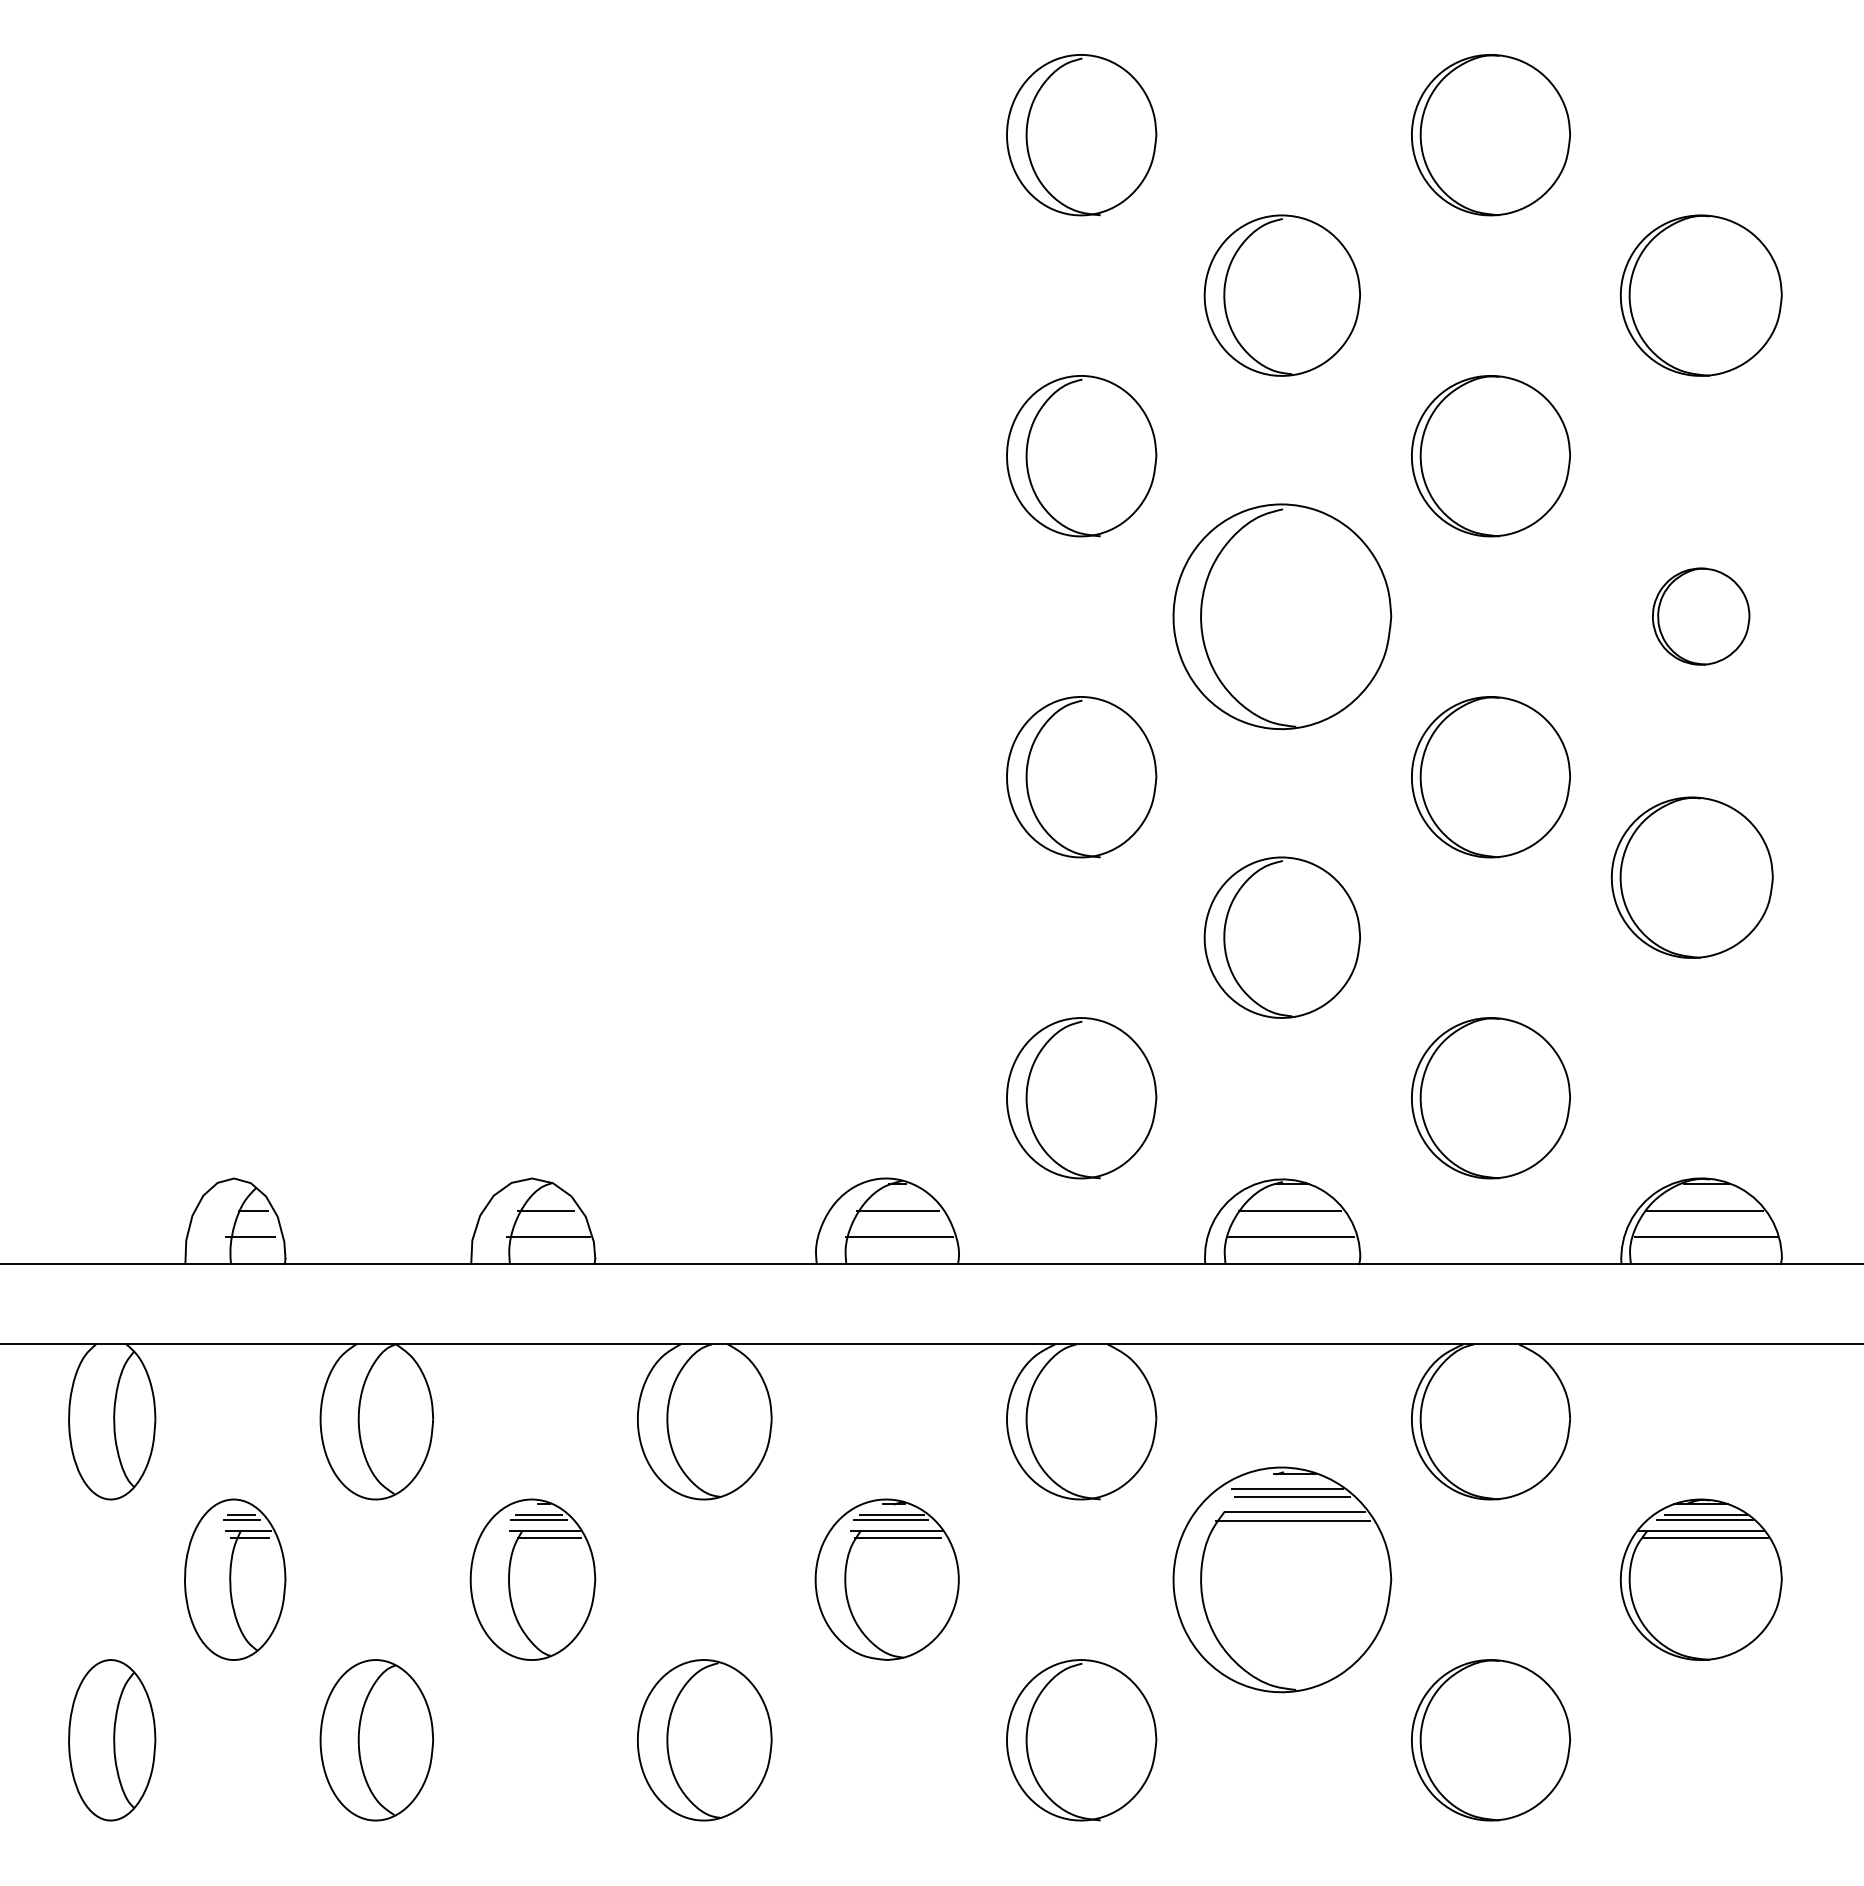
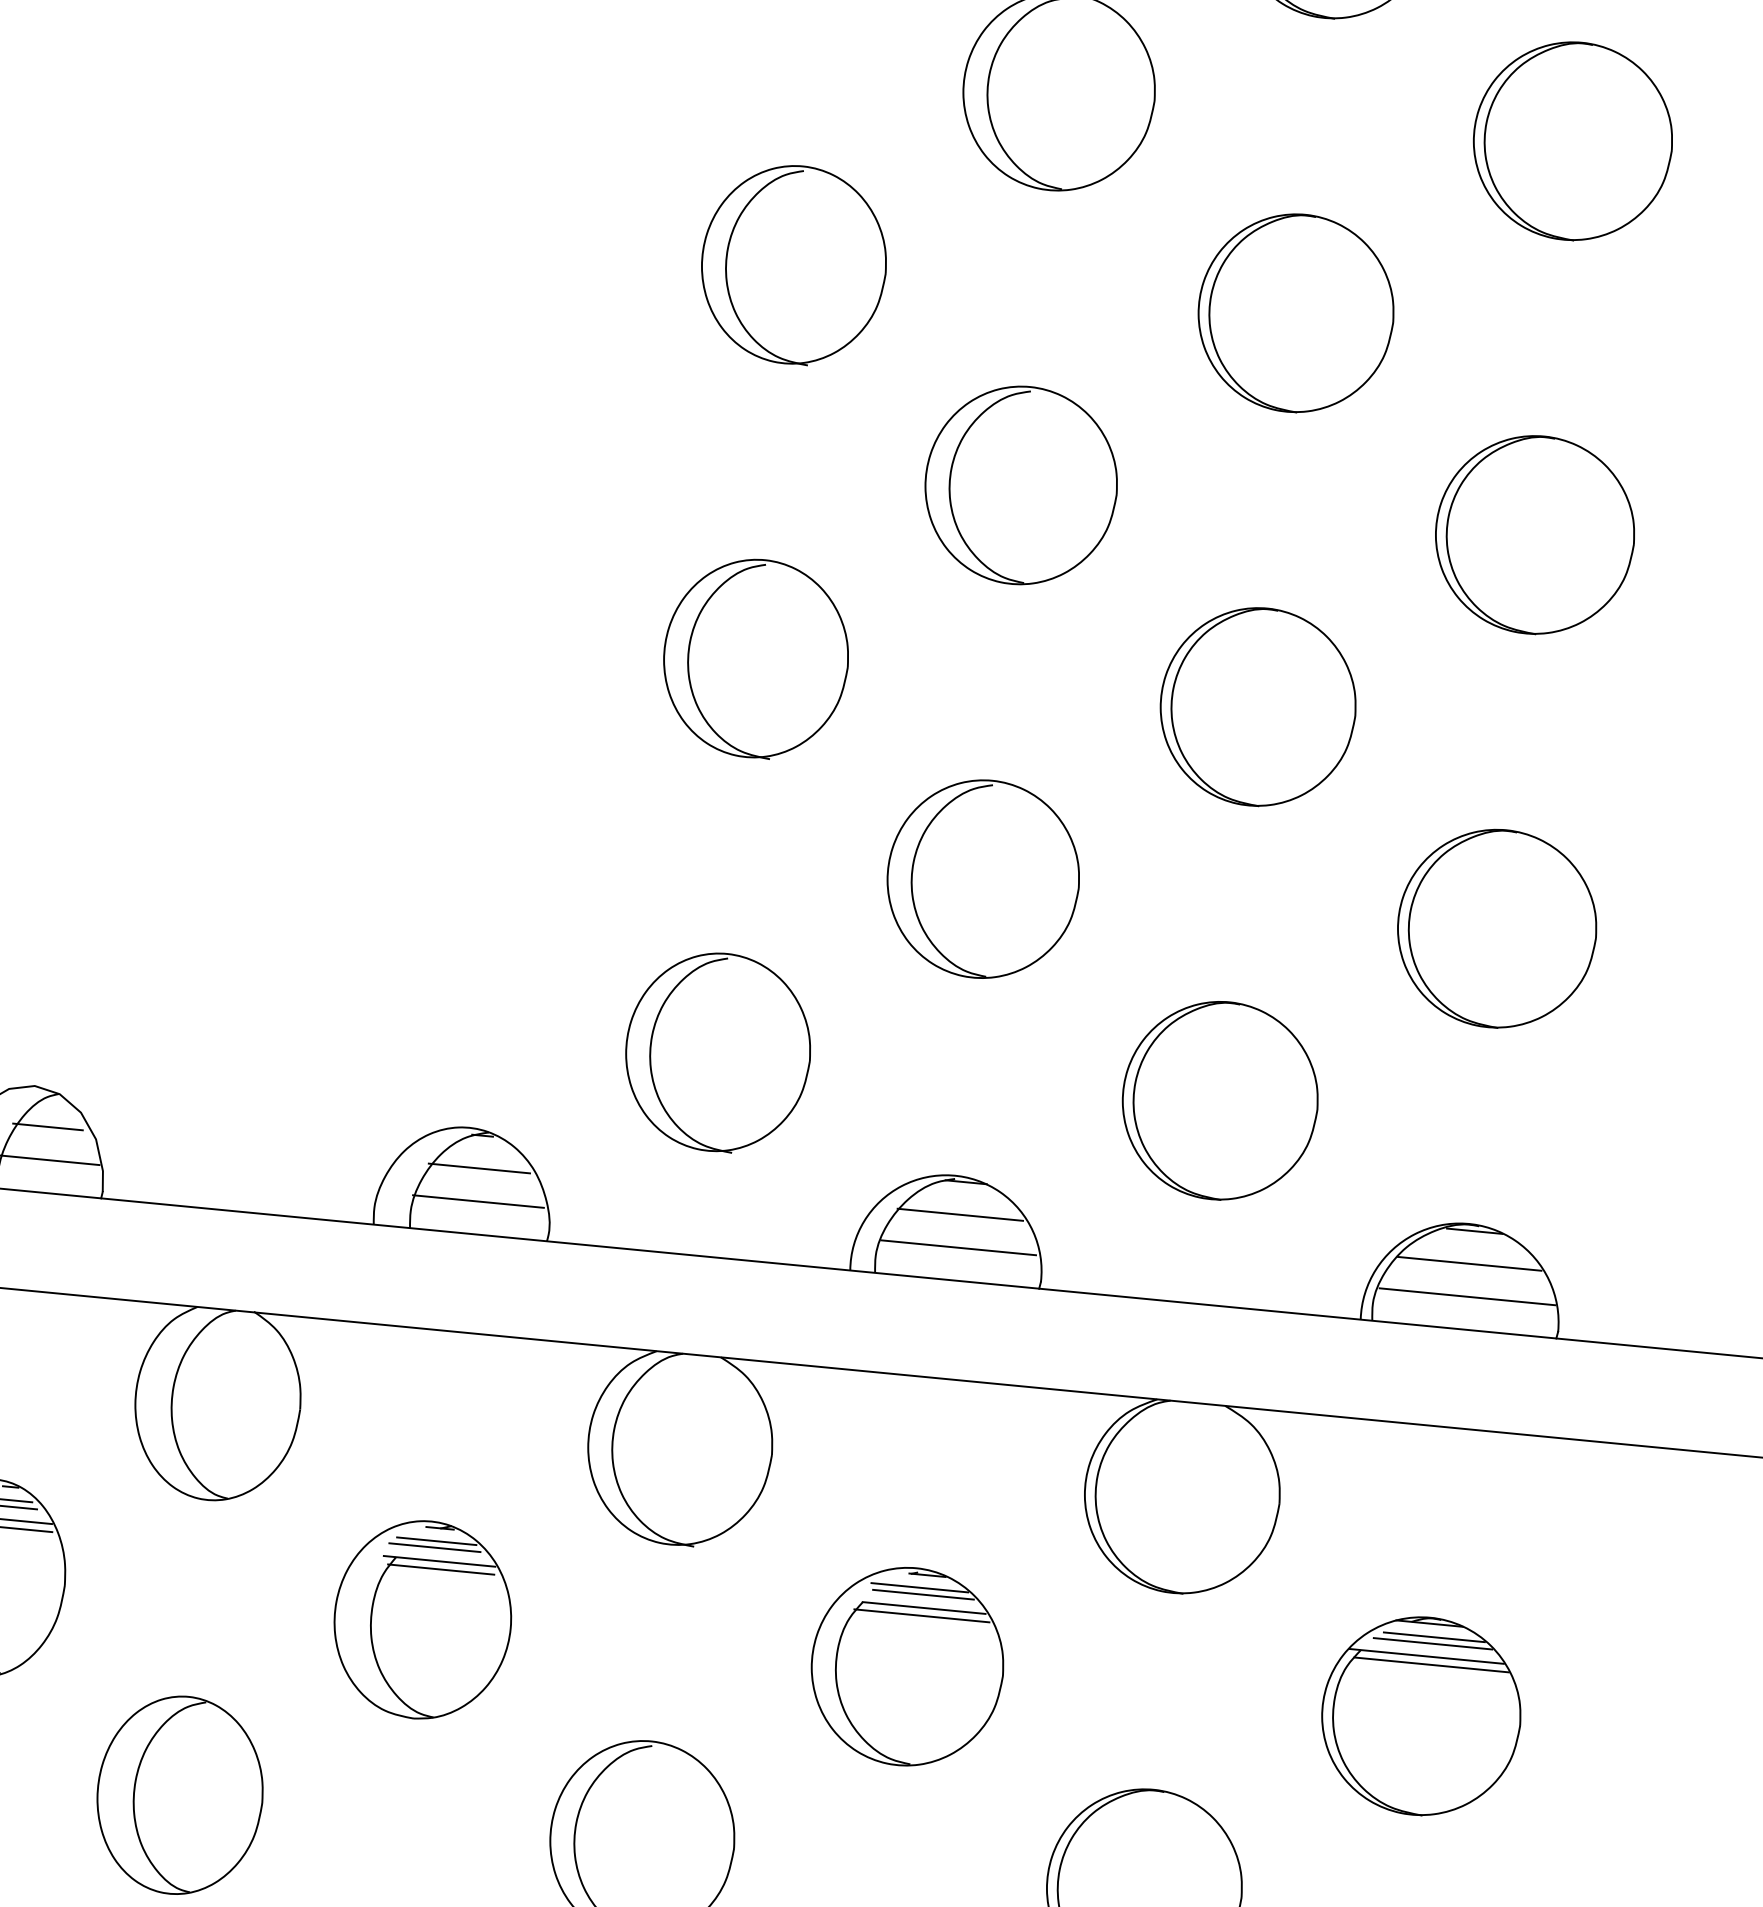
part: (1282, 616) -> (1021, 485), size x0.71
part: (1700, 616) -> (1534, 534), size x1.67
part: (1691, 877) -> (1496, 928), moved
part: (1282, 1579) -> (907, 1666), size x0.71

